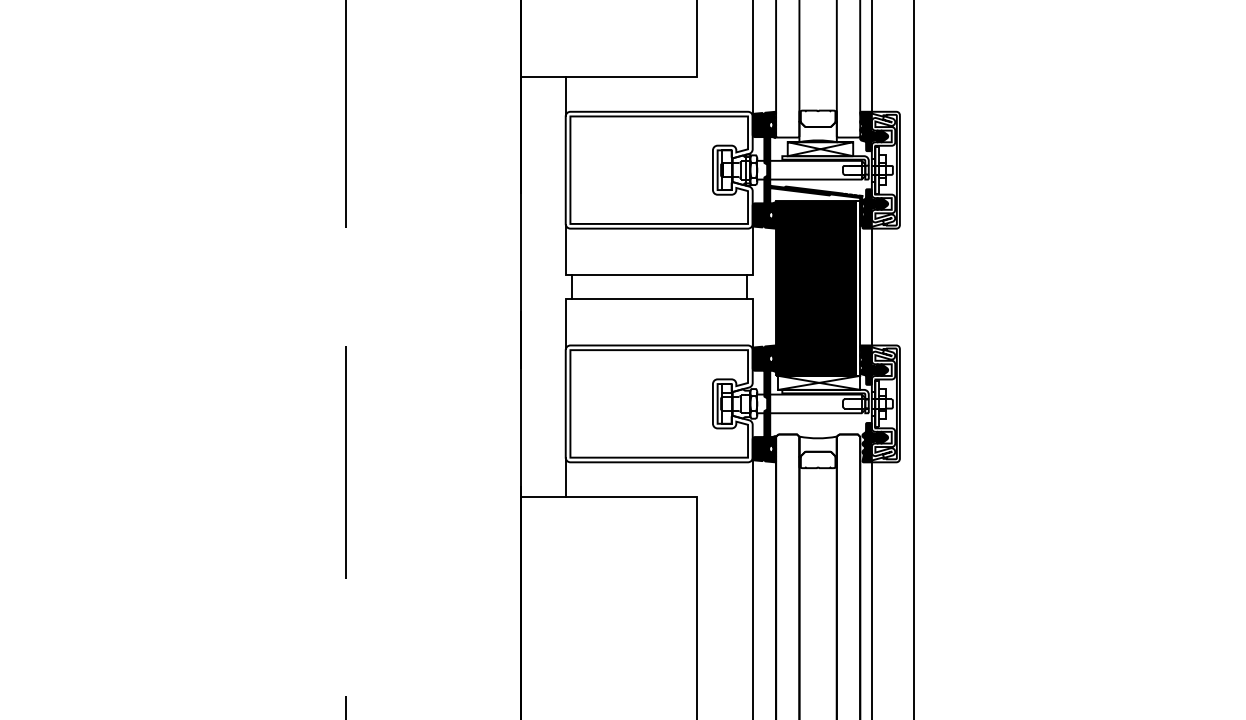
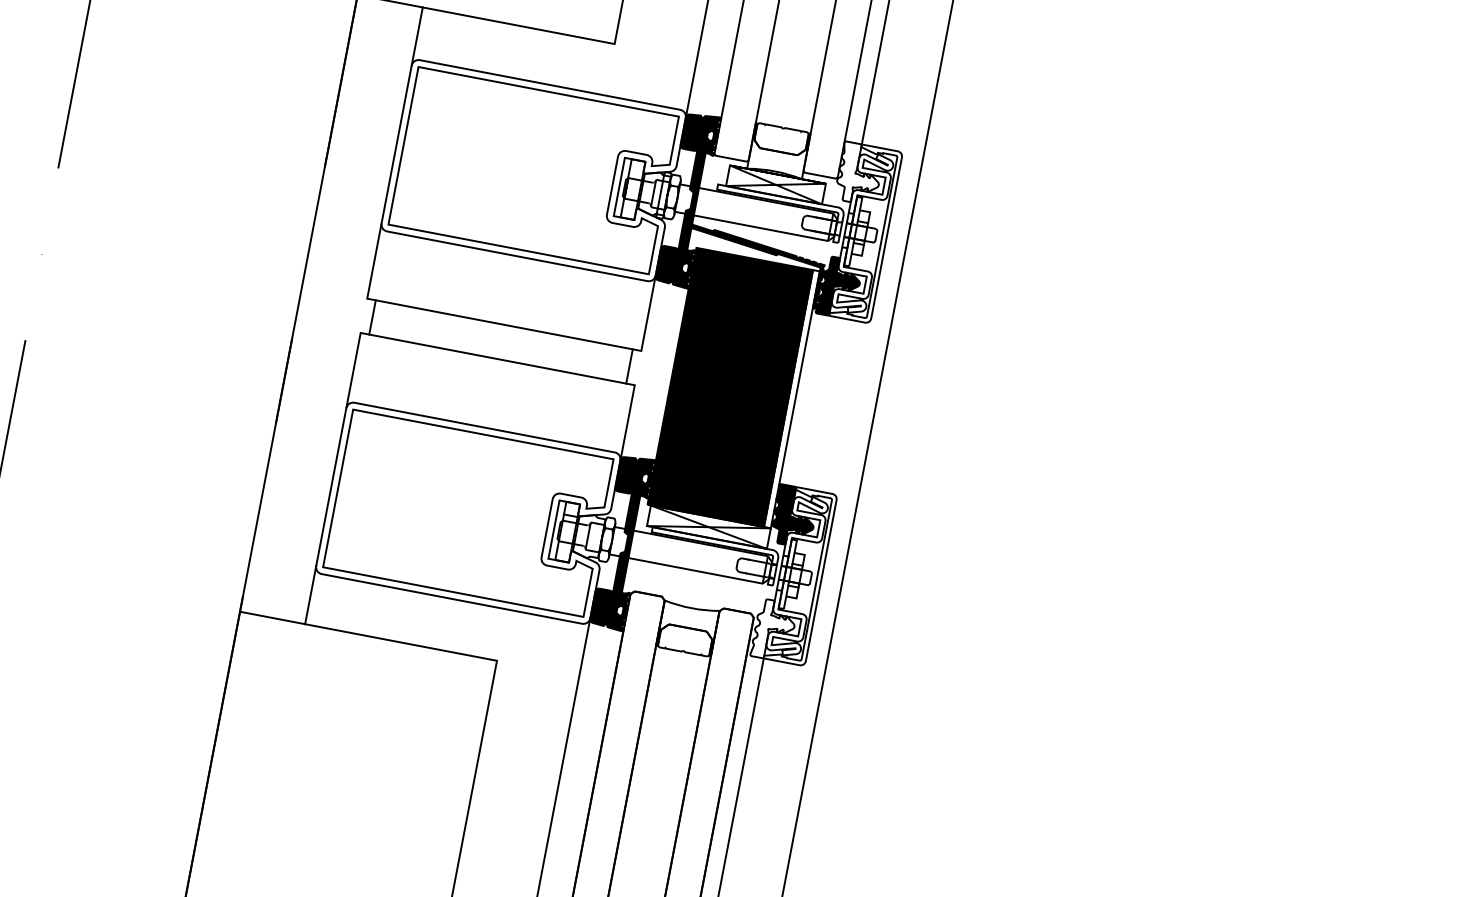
fill: (874, 131) -> (860, 174), removed
line: (871, 286) -> (812, 400), removed
fill: (875, 442) -> (774, 630), removed

